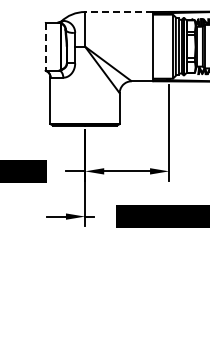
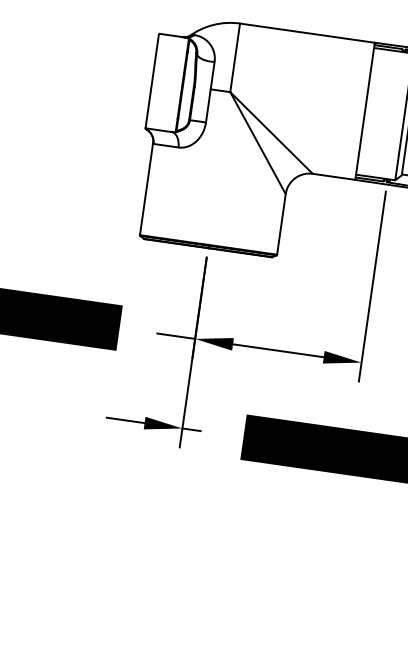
line: (118, 12) -> (306, 33), dashed -> solid
line: (45, 47) -> (151, 82), dashed -> solid

